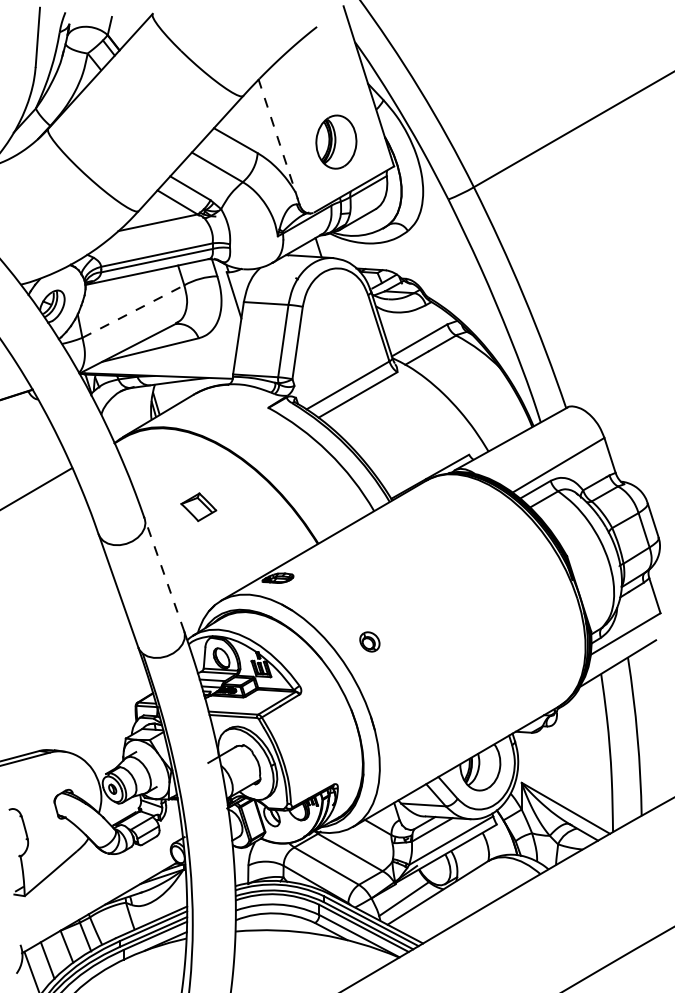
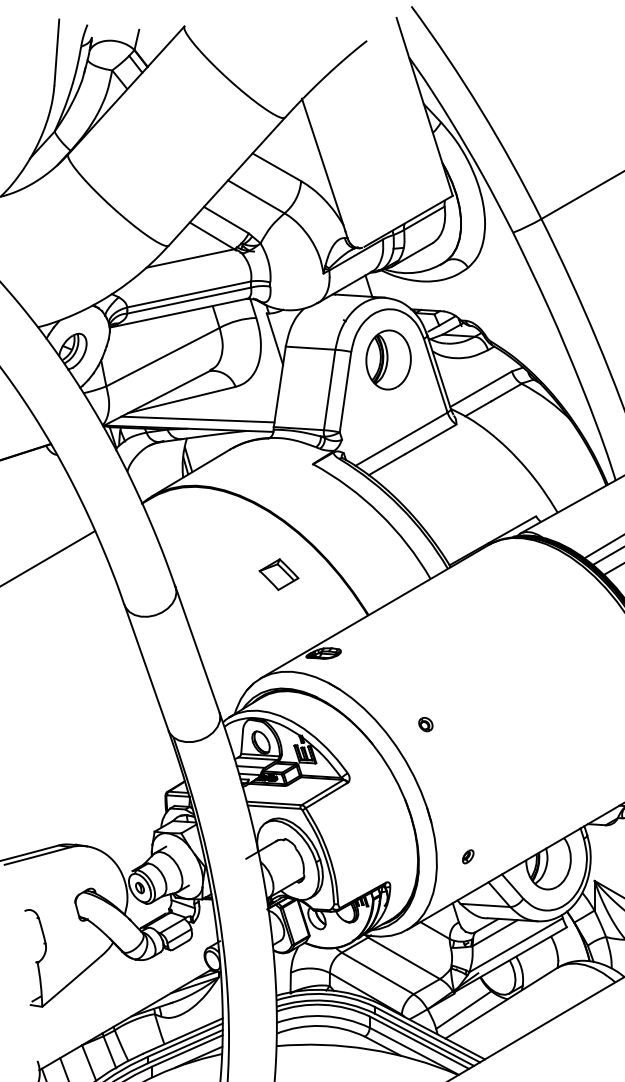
line: (277, 135) -> (323, 161), dashed -> solid
part: (336, 141) -> (388, 359), moved
line: (133, 311) -> (163, 357), dashed -> solid
line: (164, 367) -> (197, 419), added
part: (198, 506) -> (278, 573), moved
line: (164, 575) -> (197, 650), dashed -> solid
part: (369, 642) -> (425, 724), size x0.62
part: (407, 760) -> (467, 856), added

